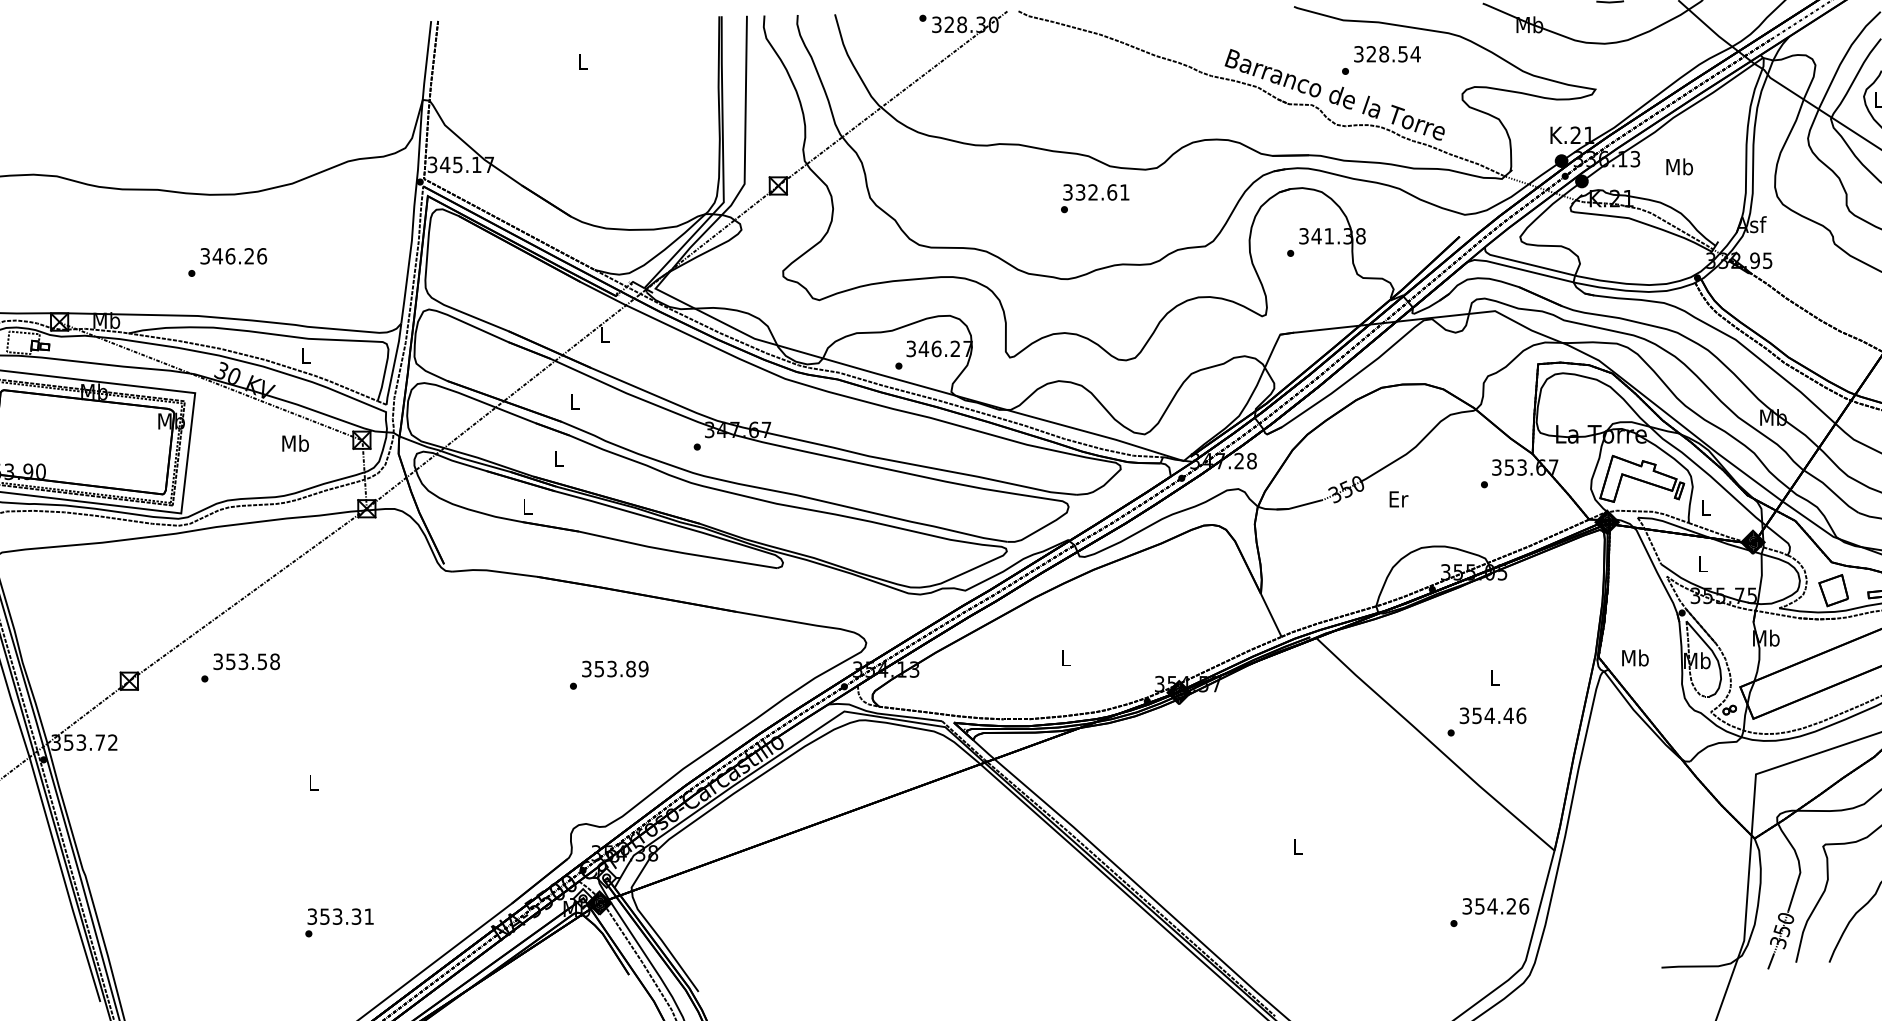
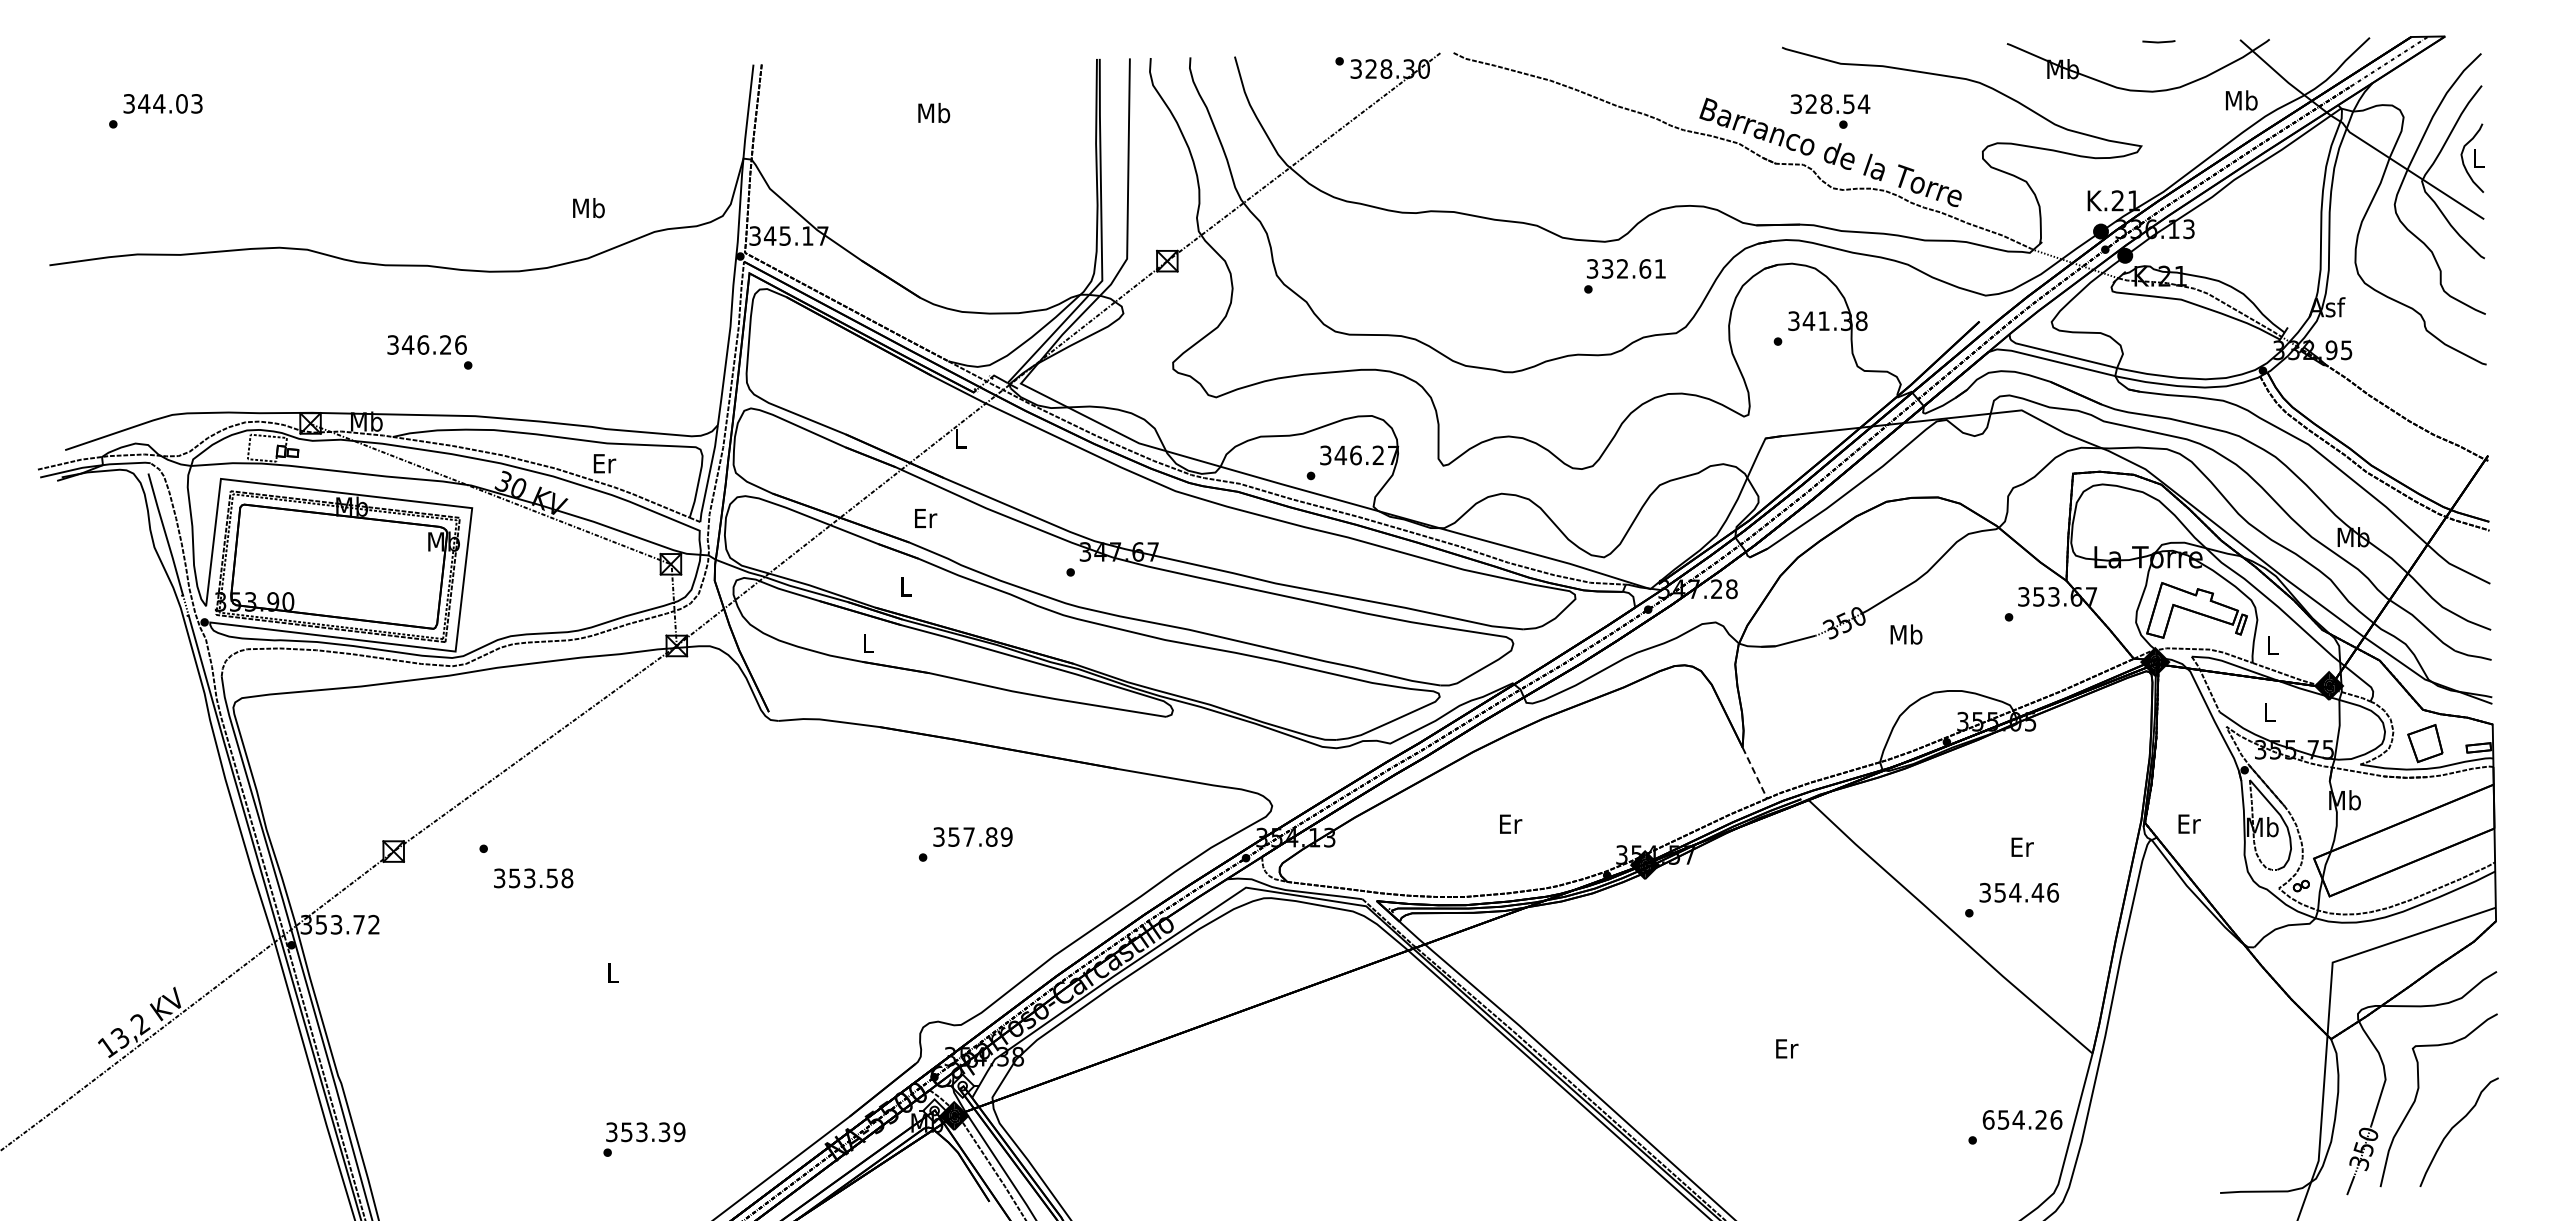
text: (1387, 54) -> (1830, 104), moved
text: (583, 61) -> (934, 112), L -> Mb
text: (1679, 166) -> (2241, 100), moved
text: (1094, 198) -> (1624, 276), moved
text: (233, 255) -> (426, 344), moved
text: (306, 355) -> (604, 463), L -> Er
text: (576, 401) -> (926, 518), L -> Er
text: (295, 443) -> (588, 208), moved
text: (1398, 499) -> (1906, 634), Er -> Mb
line: (1271, 615) -> (1755, 773), solid -> dashed
text: (1067, 657) -> (1511, 823), L -> Er
text: (1635, 657) -> (2188, 823), Mb -> Er
text: (246, 661) -> (533, 878), moved
text: (611, 668) -> (968, 836), 353.89 -> 357.89
text: (1495, 676) -> (2022, 846), L -> Er
text: (1298, 846) -> (1787, 1048), L -> Er
text: (1467, 905) -> (1988, 1119), 354.26 -> 654.26
text: (369, 916) -> (679, 1132), 353.31 -> 353.39

